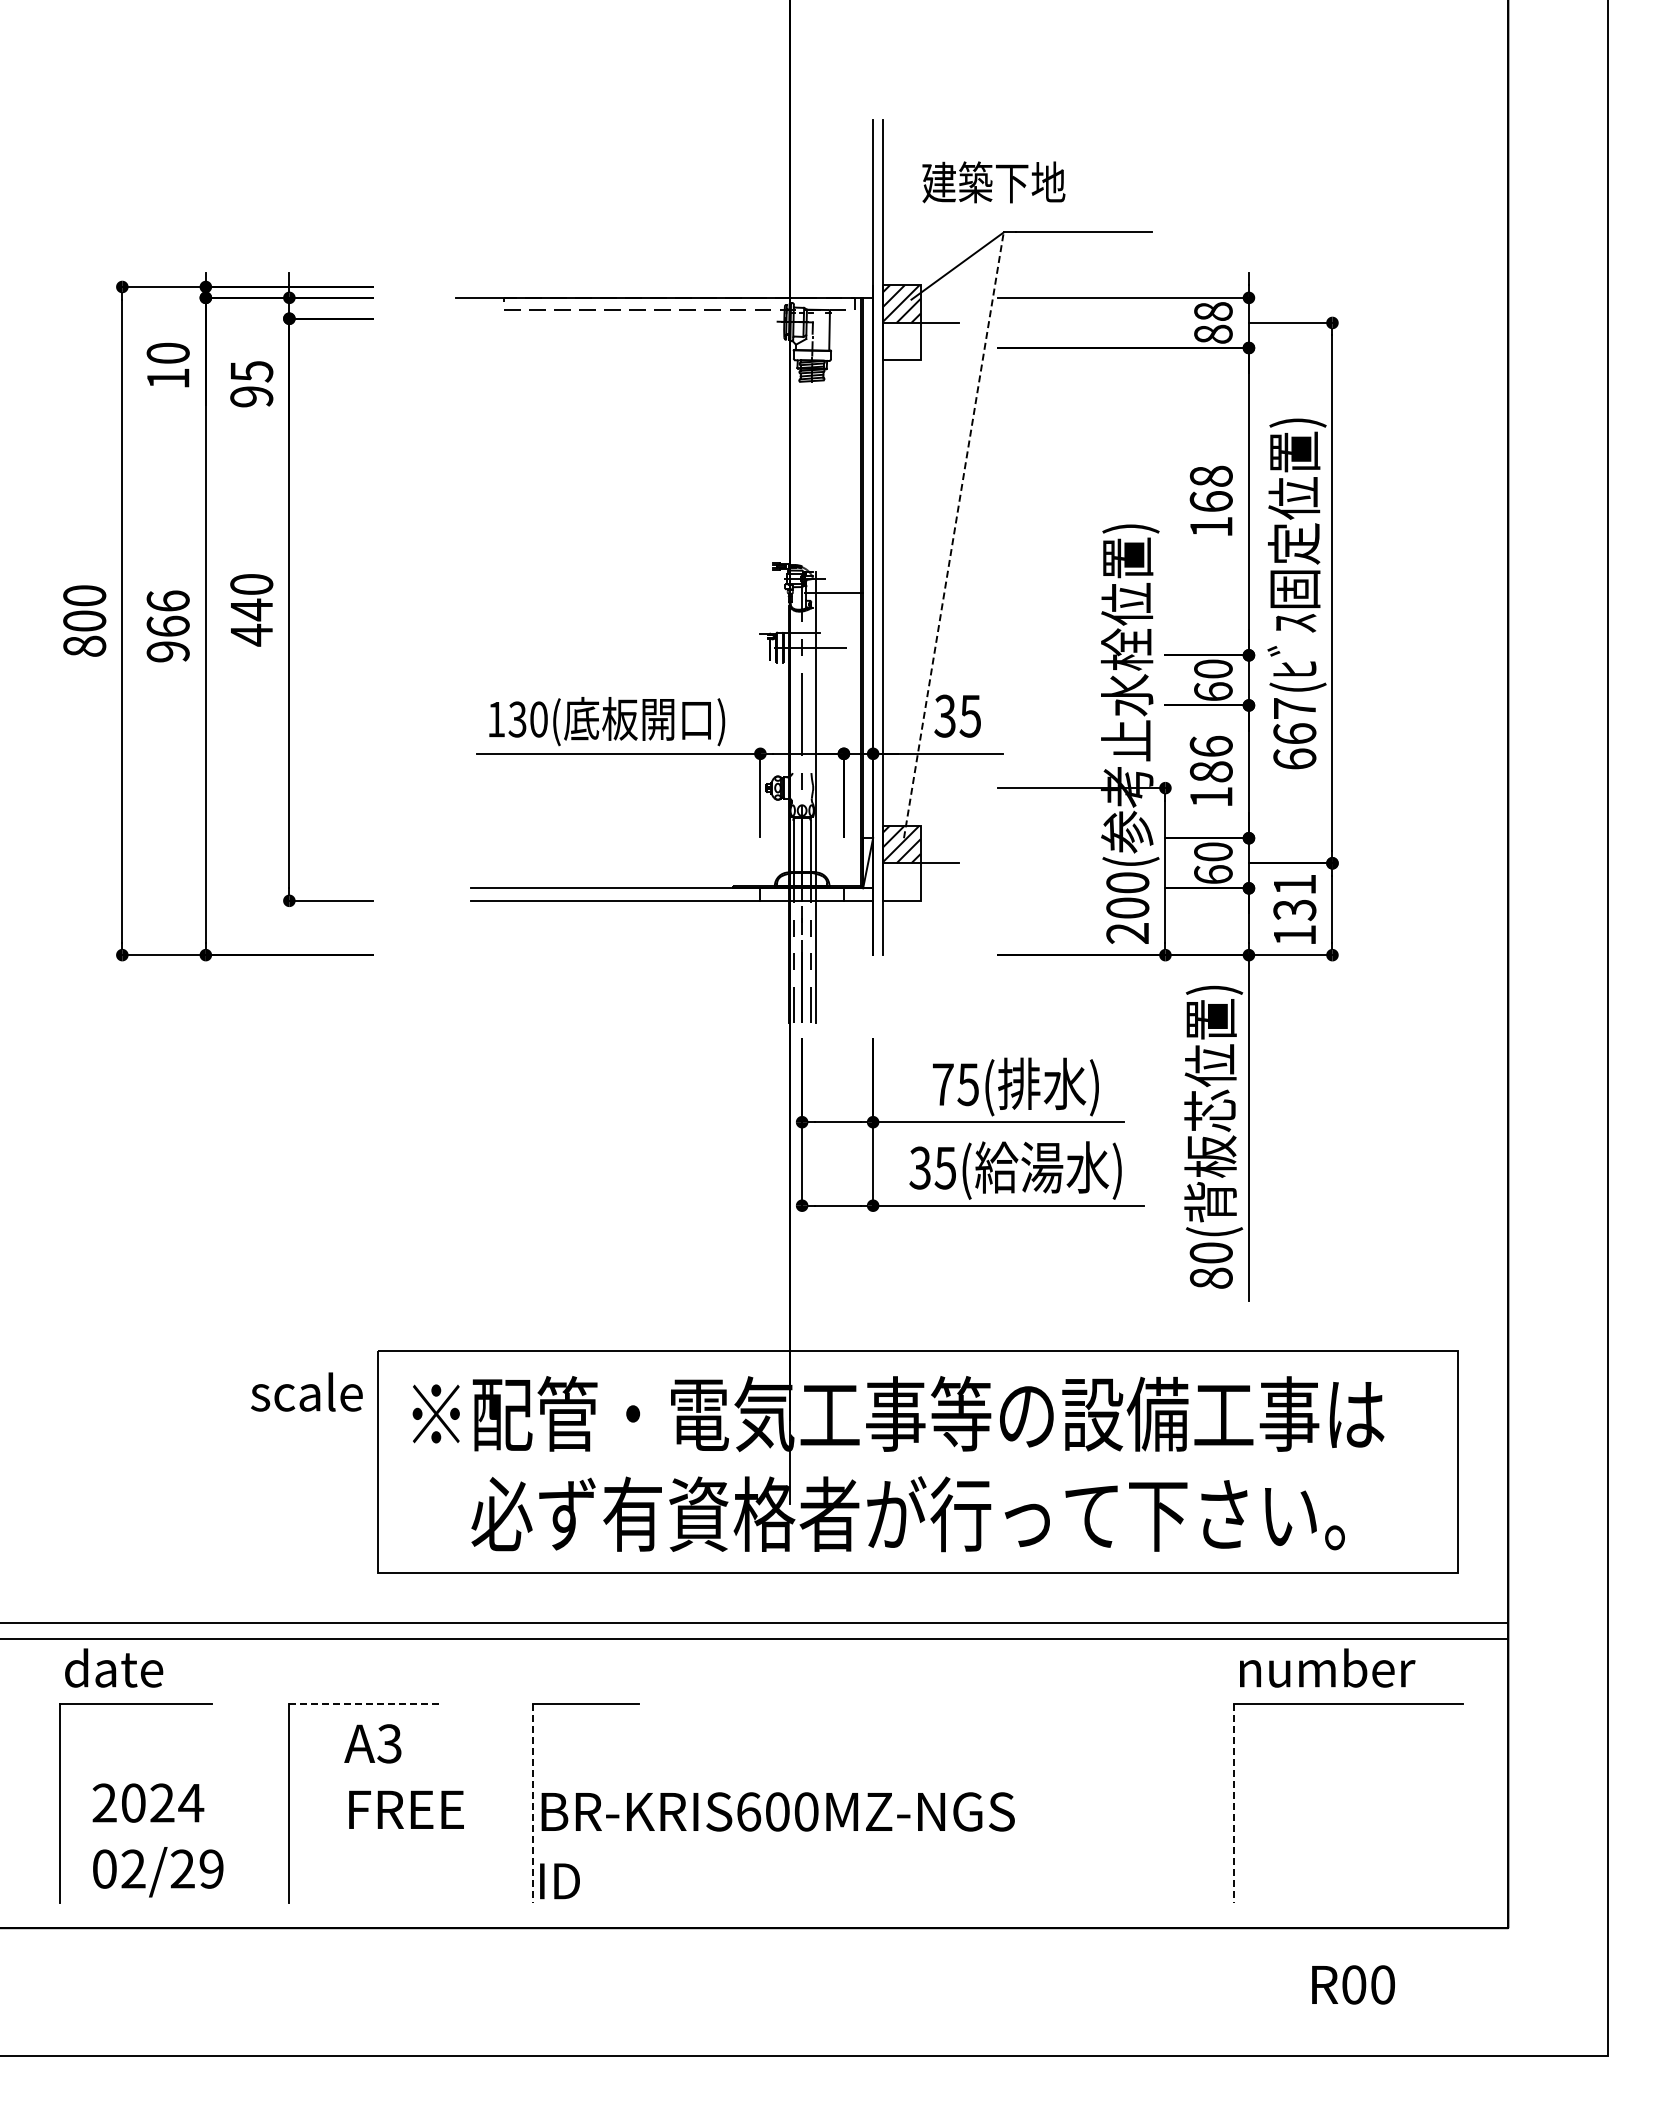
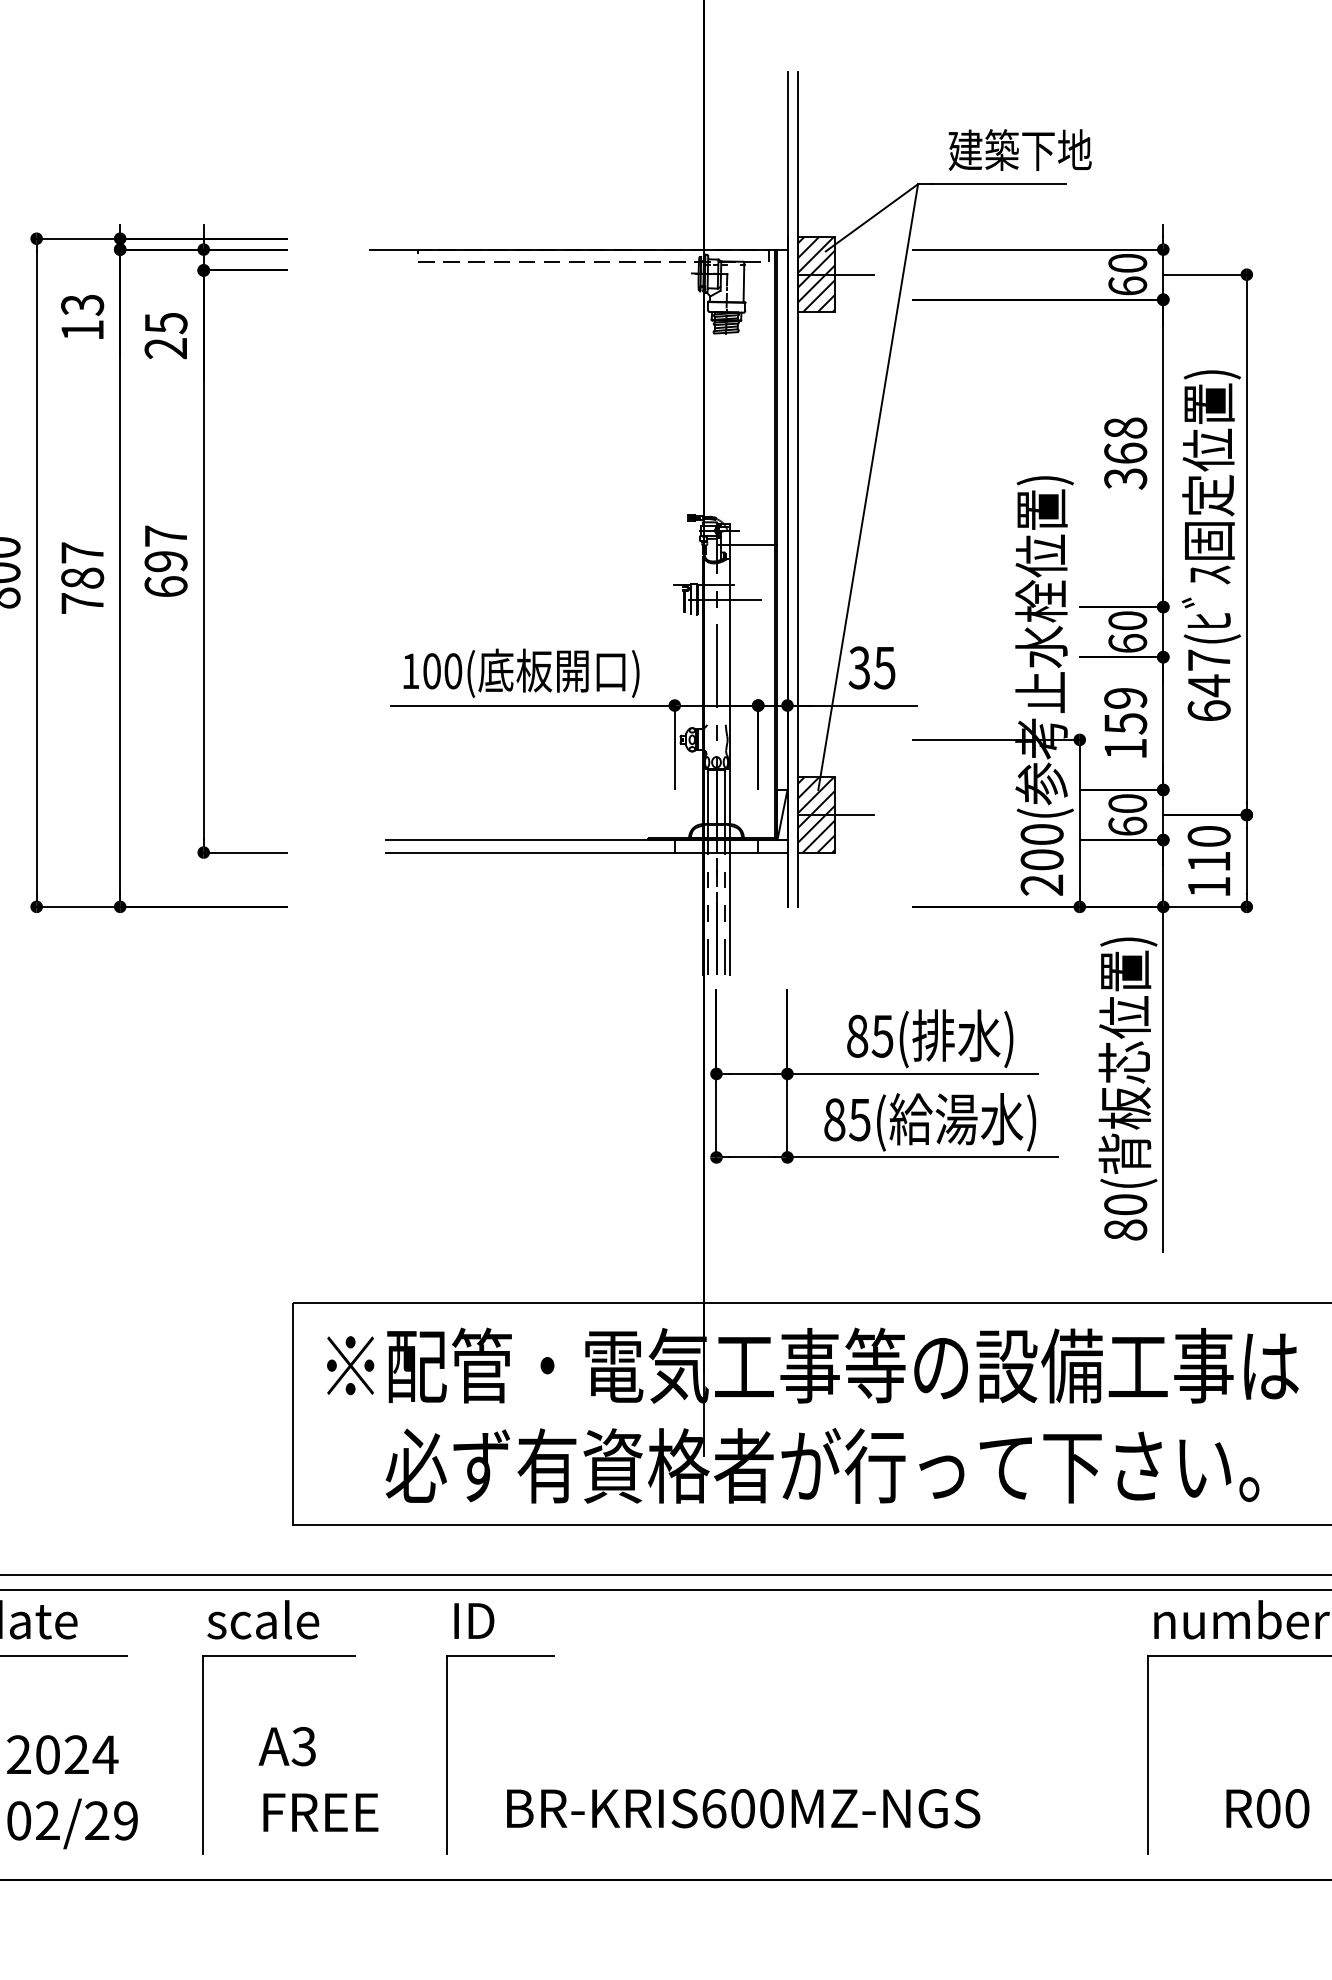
text: (993, 182) -> (1019, 150), moved
text: (1213, 322) -> (1127, 274), 88 -> 60
hatch: (901, 341) -> (815, 293), added
text: (167, 353) -> (81, 305), 10 -> 13
text: (251, 396) -> (165, 348), 95 -> 25
text: (1210, 527) -> (1124, 479), 168 -> 368
line: (953, 535) -> (867, 487), dashed -> solid
text: (251, 610) -> (165, 562), 440 -> 697
text: (167, 626) -> (81, 578), 966 -> 787
text: (517, 719) -> (431, 671), 130( -> 100(
text: (1294, 733) -> (1208, 685), 667( -> 647(
text: (1210, 759) -> (1124, 711), 186 -> 159
hatch: (901, 881) -> (815, 833), added
text: (1294, 897) -> (1208, 849), 131 -> 110
text: (942, 1084) -> (856, 1036), 75( -> 85(
text: (919, 1167) -> (833, 1119), 35( -> 85(
text: (306, 1391) -> (262, 1619), moved
line: (365, 1704) -> (279, 1656), dashed -> solid
text: (403, 1776) -> (317, 1779), moved
line: (532, 1804) -> (446, 1756), dashed -> solid
line: (1233, 1804) -> (1147, 1756), dashed -> solid
text: (777, 1811) -> (742, 1808), moved
text: (559, 1881) -> (473, 1621), moved
text: (1353, 1984) -> (1267, 1808), moved

